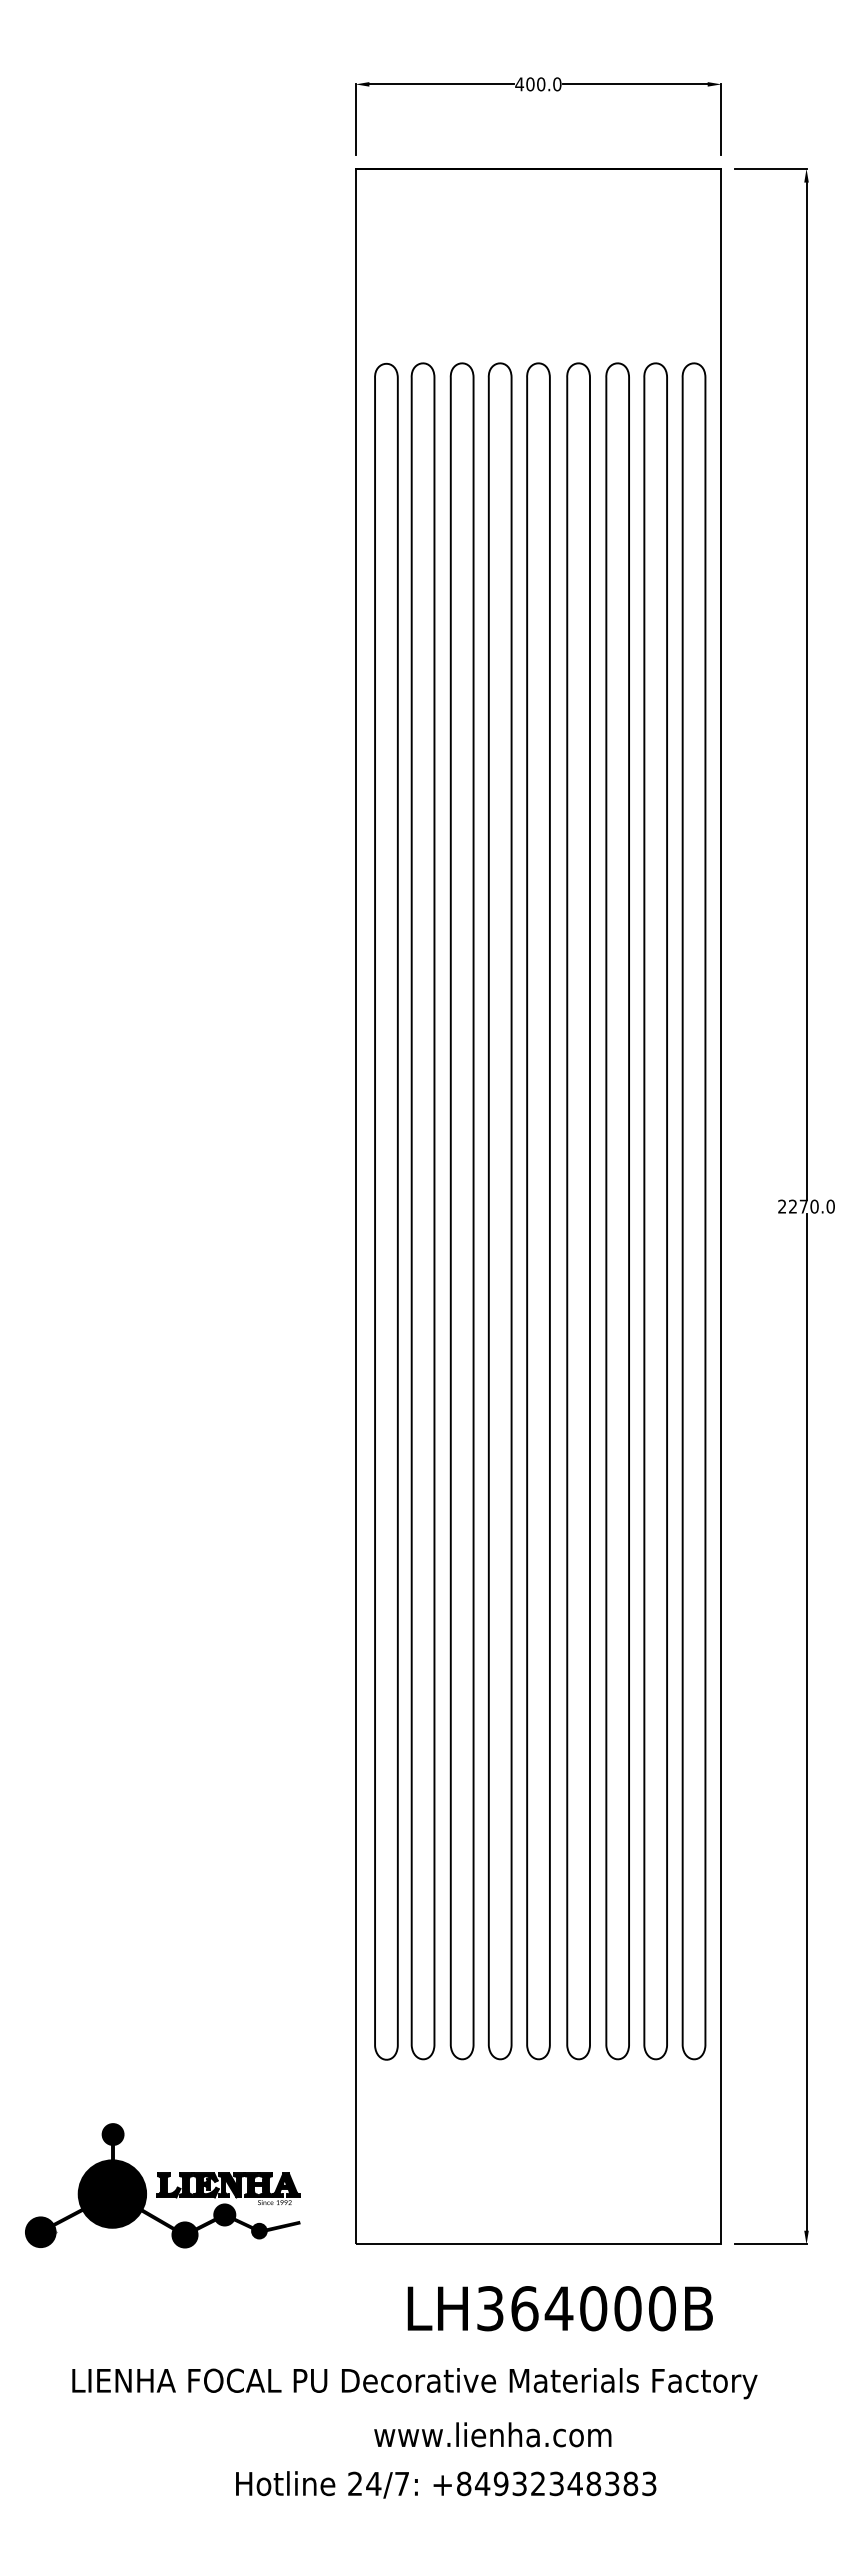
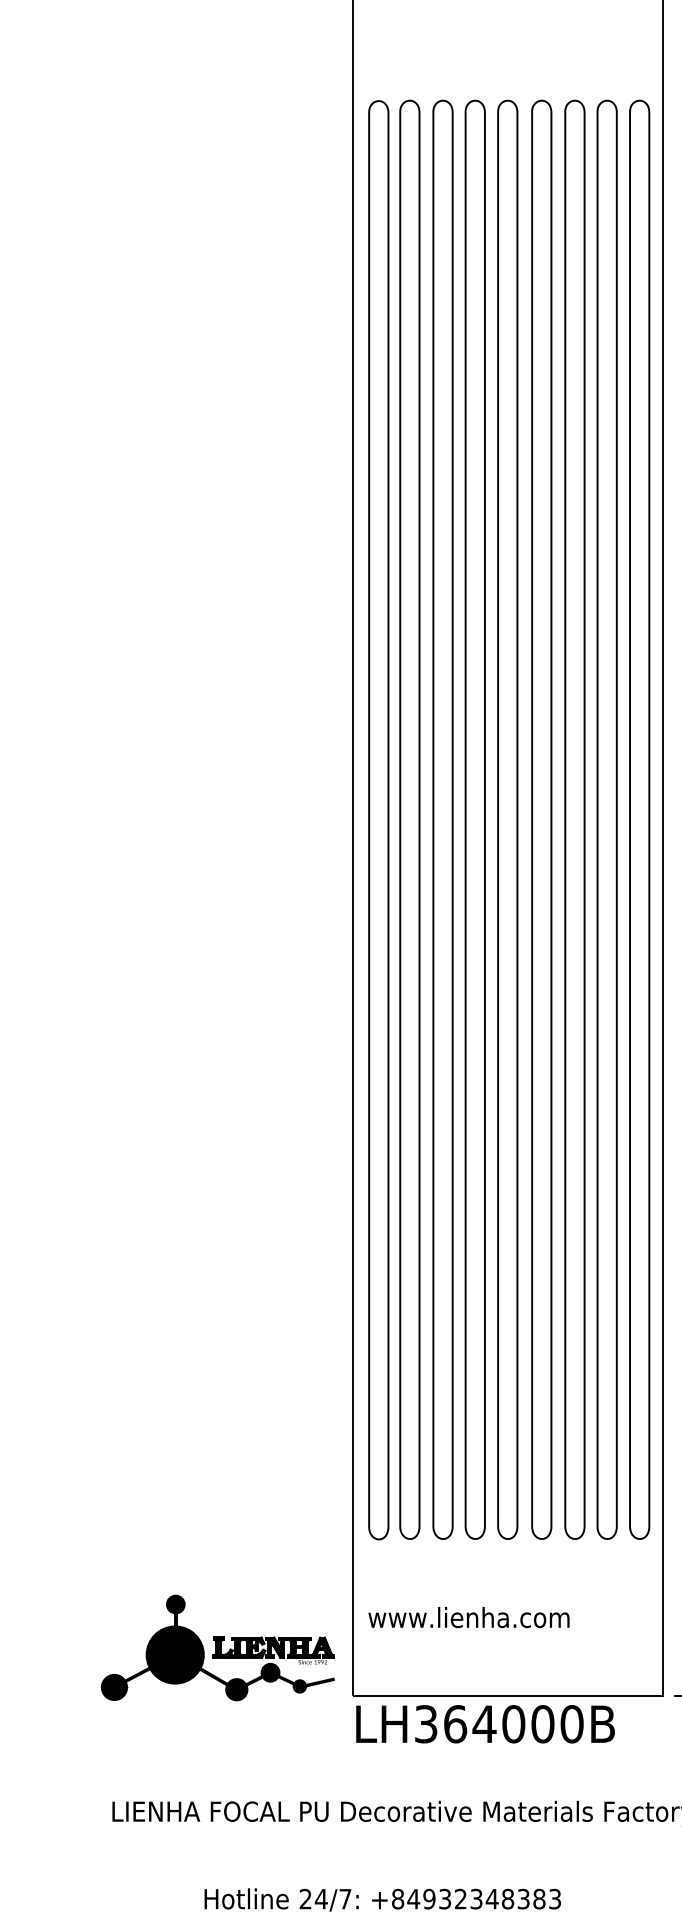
part: (162, 2185) -> (217, 1647), moved
text: (559, 2308) -> (484, 1724), moved
text: (492, 2434) -> (468, 1617), moved
text: (446, 2484) -> (383, 1899), moved

